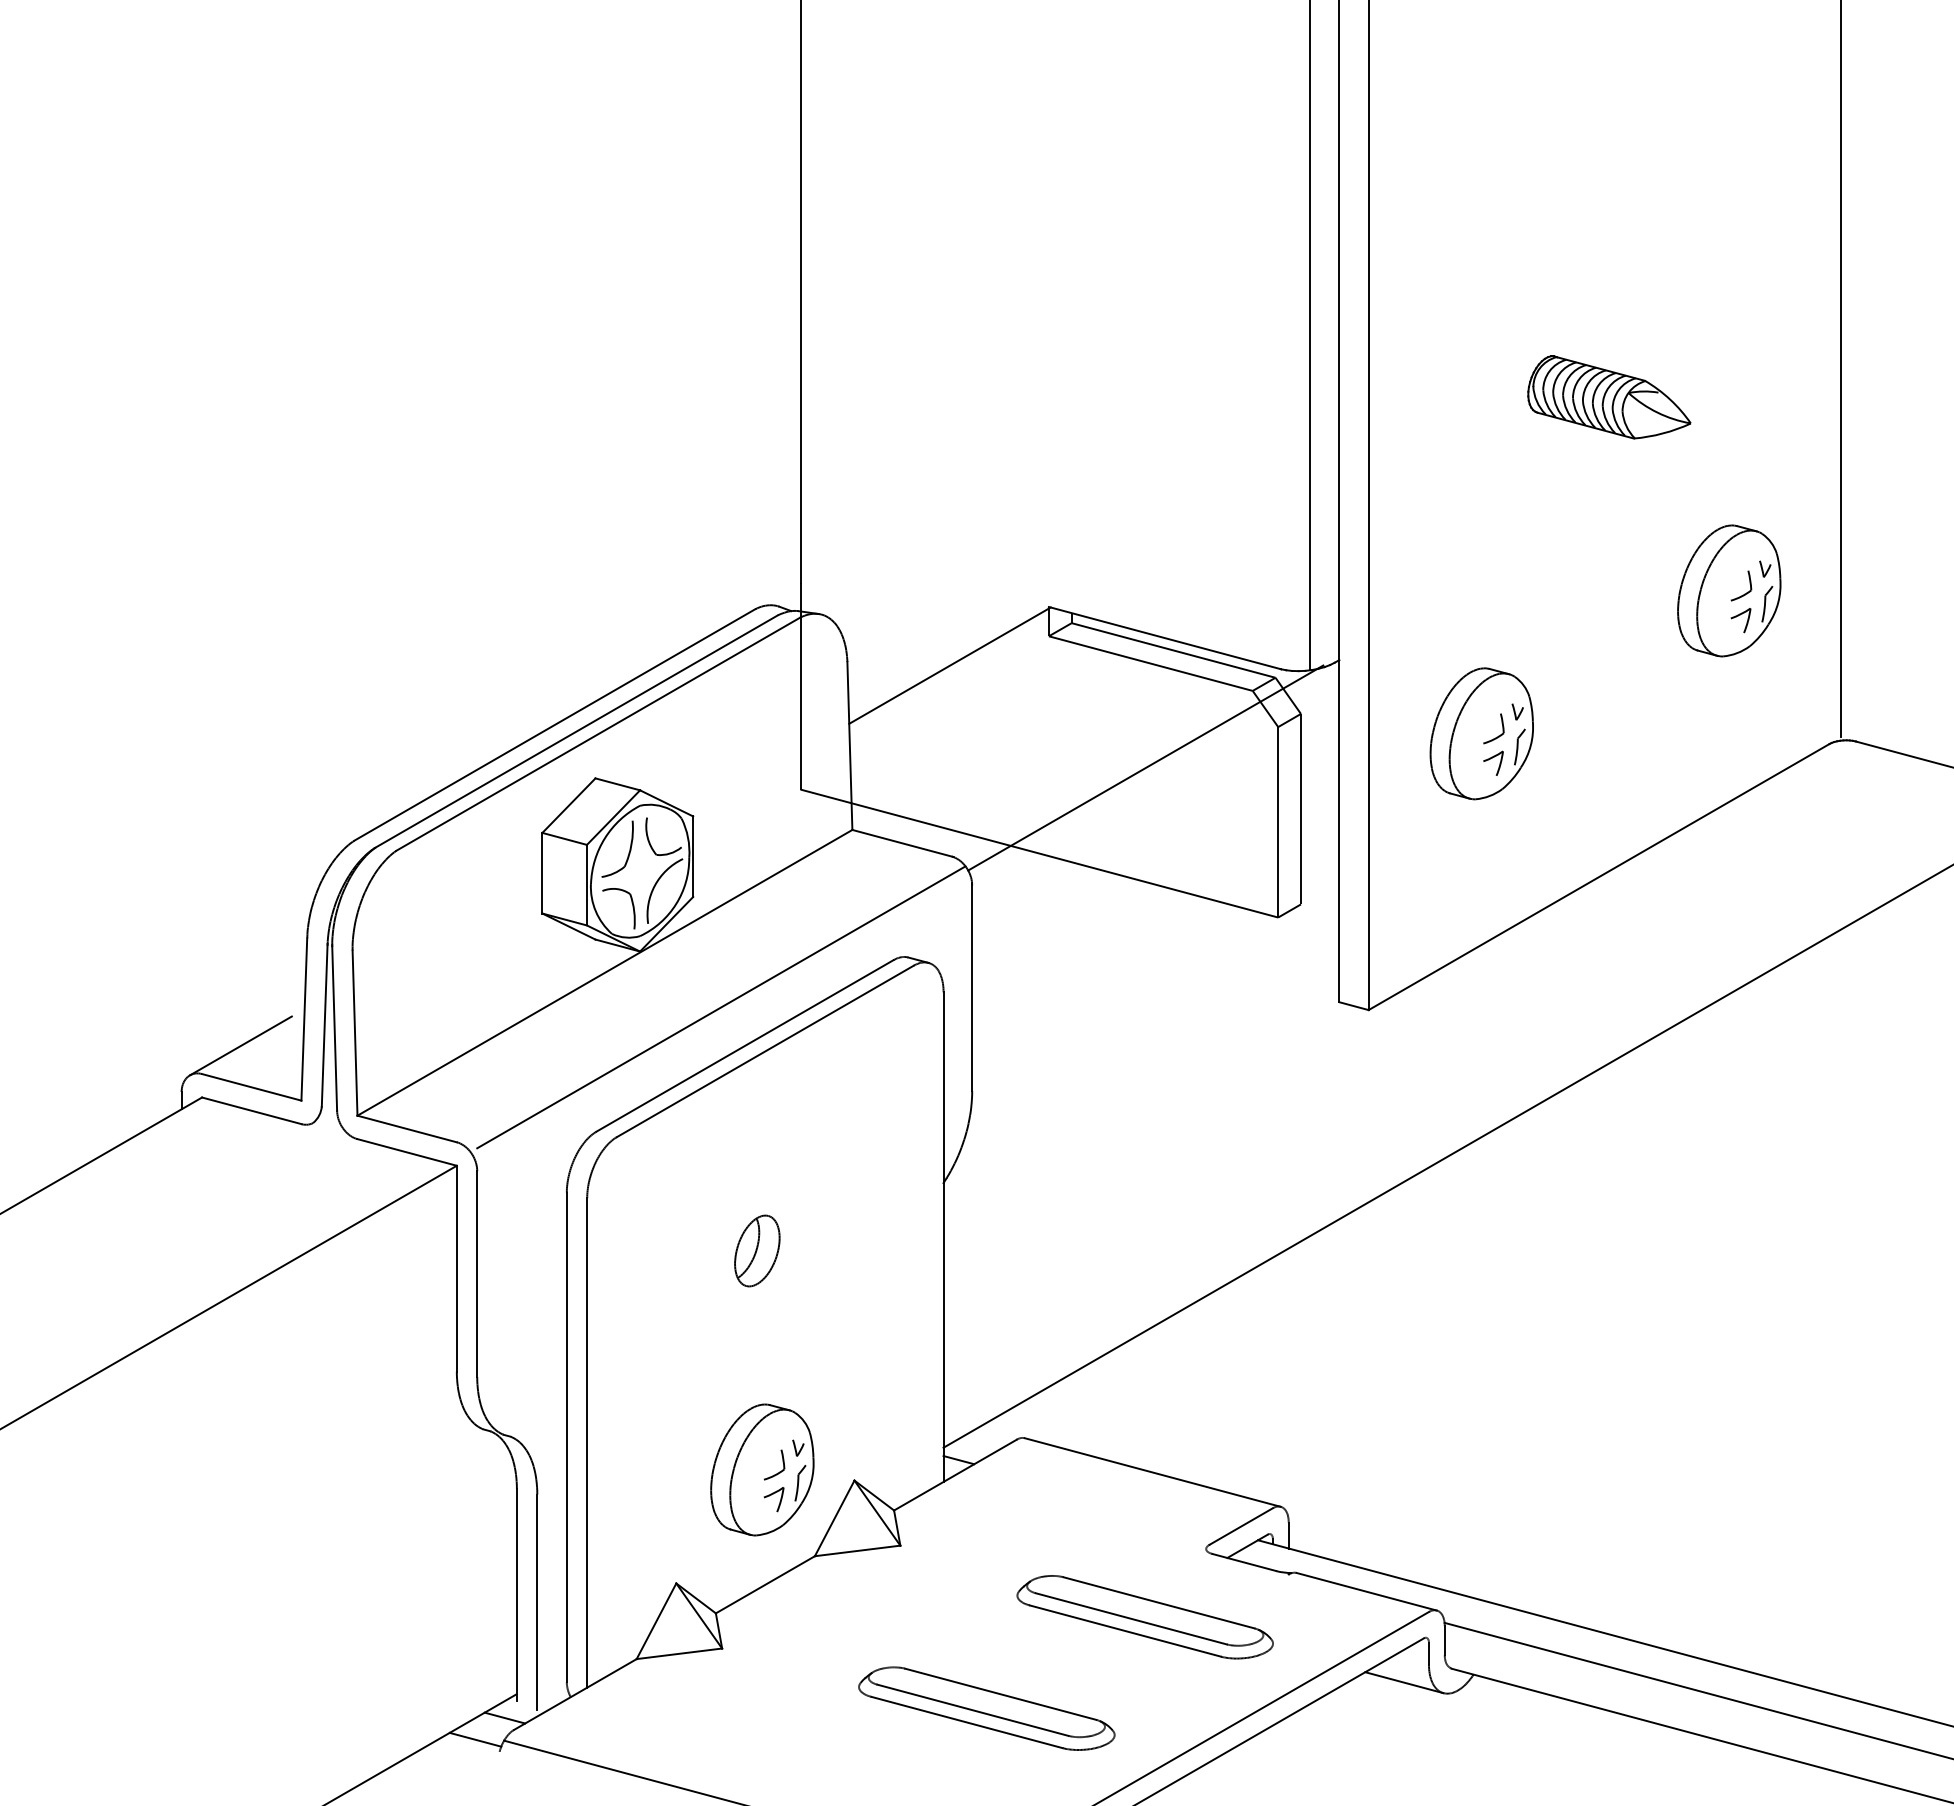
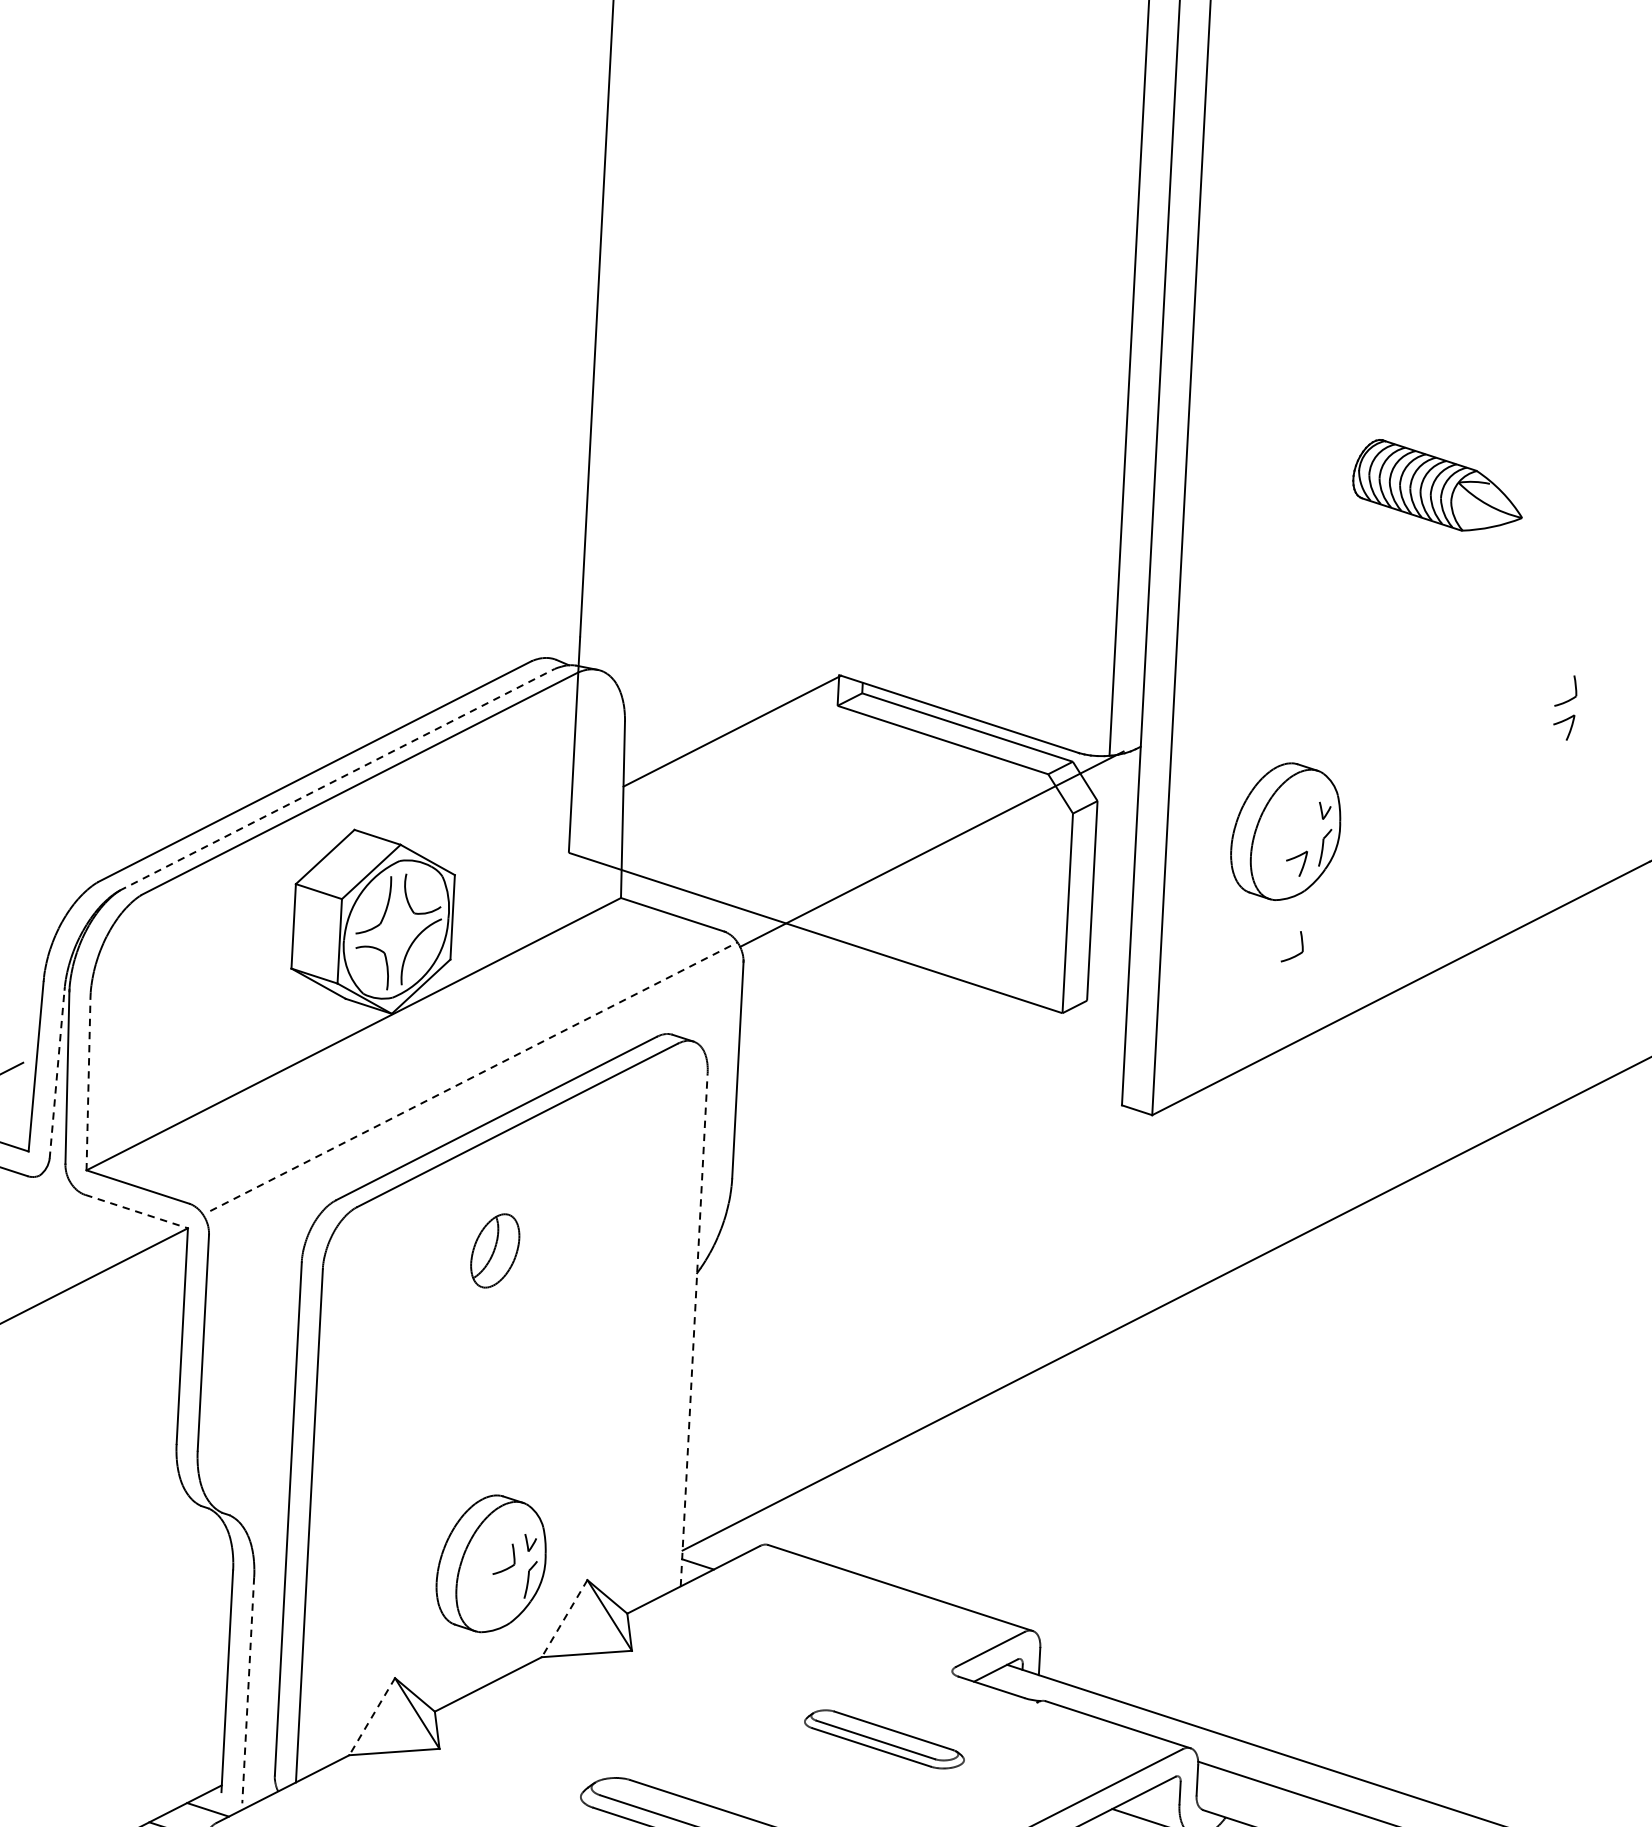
part: (1729, 590) -> (1553, 695), removed
line: (576, 731) -> (337, 779), solid -> dashed
part: (1498, 735) -> (1297, 953), moved
line: (721, 1007) -> (474, 1076), solid -> dashed
line: (324, 1024) -> (56, 1072), solid -> dashed
line: (355, 1033) -> (88, 1084), solid -> dashed
line: (407, 1152) -> (136, 1211), solid -> dashed
line: (943, 1237) -> (694, 1330), solid -> dashed
part: (757, 1250) -> (495, 1250), moved
part: (773, 1499) -> (501, 1595), removed
line: (834, 1518) -> (564, 1618), solid -> dashed
line: (537, 1602) -> (248, 1690), solid -> dashed
part: (1144, 1617) -> (883, 1739), size x0.6
line: (656, 1621) -> (372, 1716), solid -> dashed

